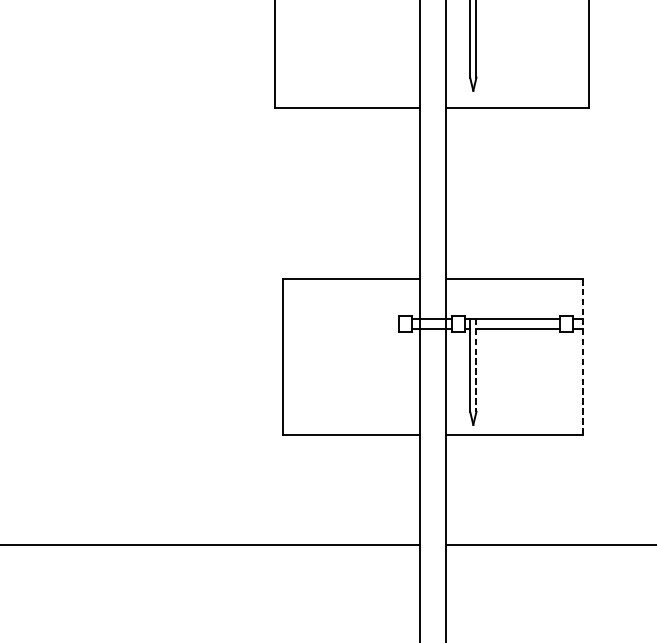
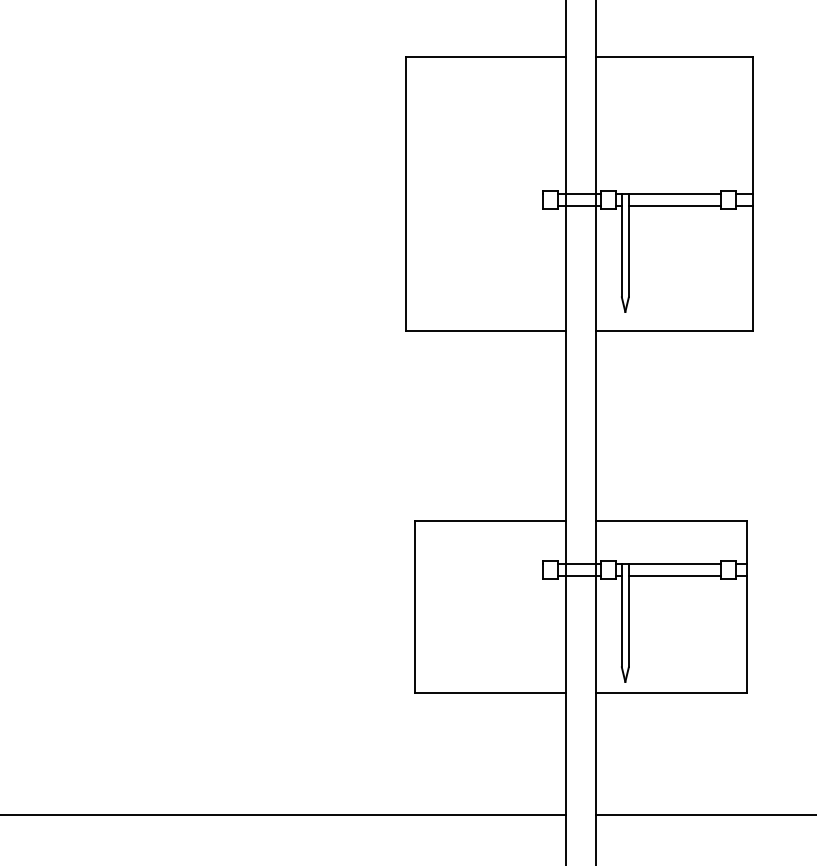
line: (583, 356) -> (747, 606), dashed -> solid
line: (476, 365) -> (628, 616), dashed -> solid

